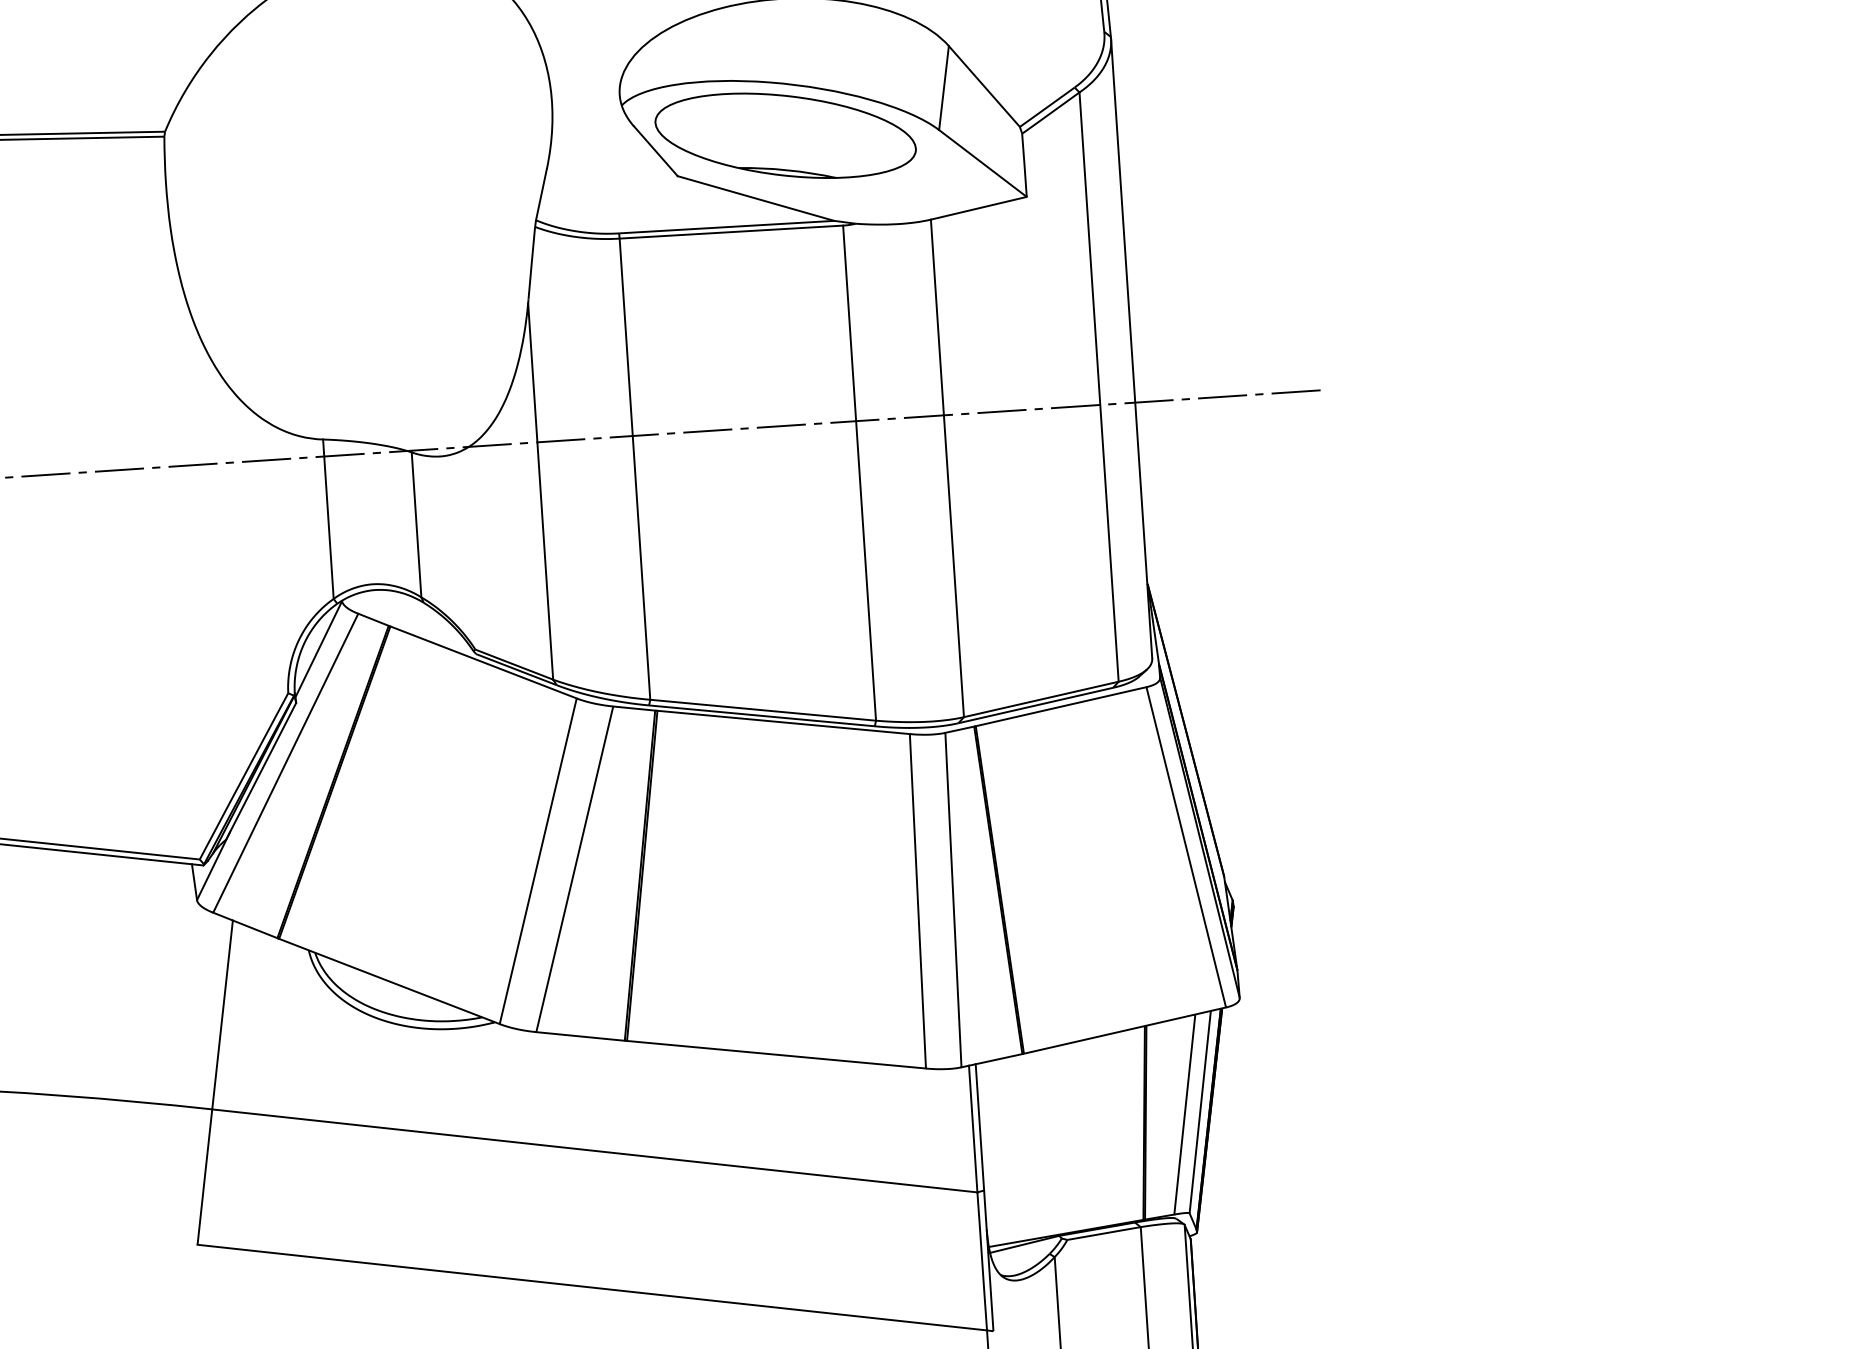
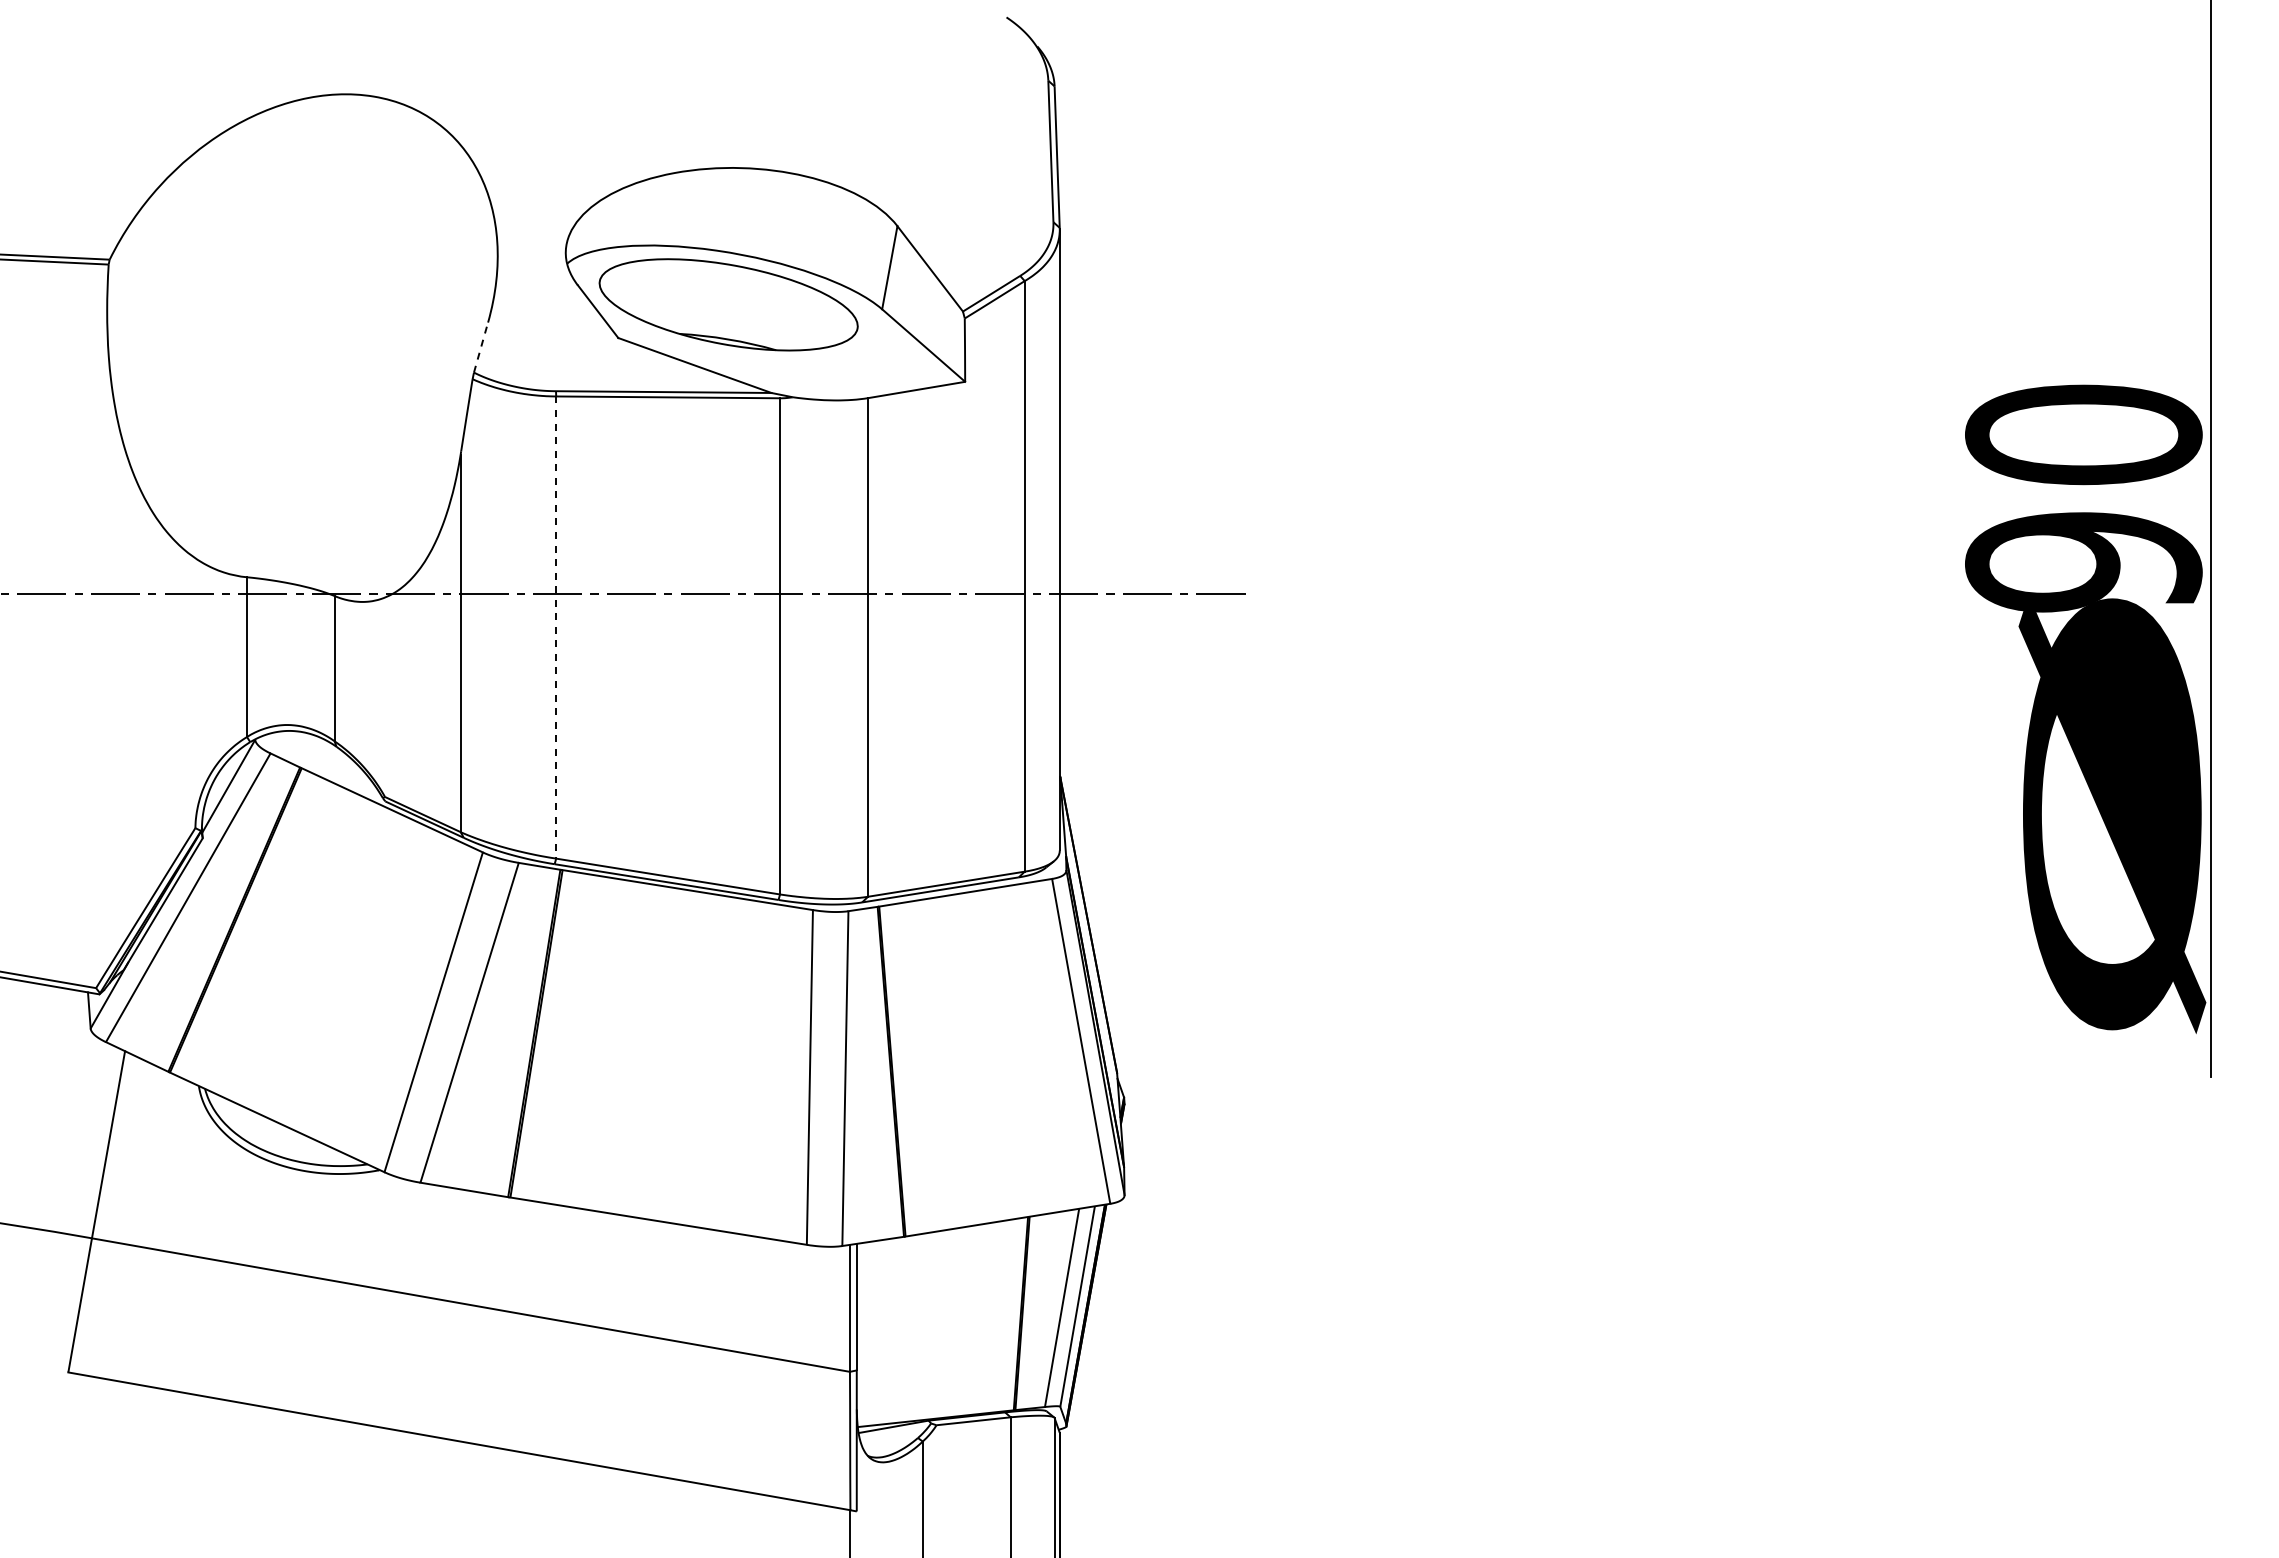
line: (541, 194) -> (481, 347), solid -> dashed
line: (635, 470) -> (556, 628), solid -> dashed

